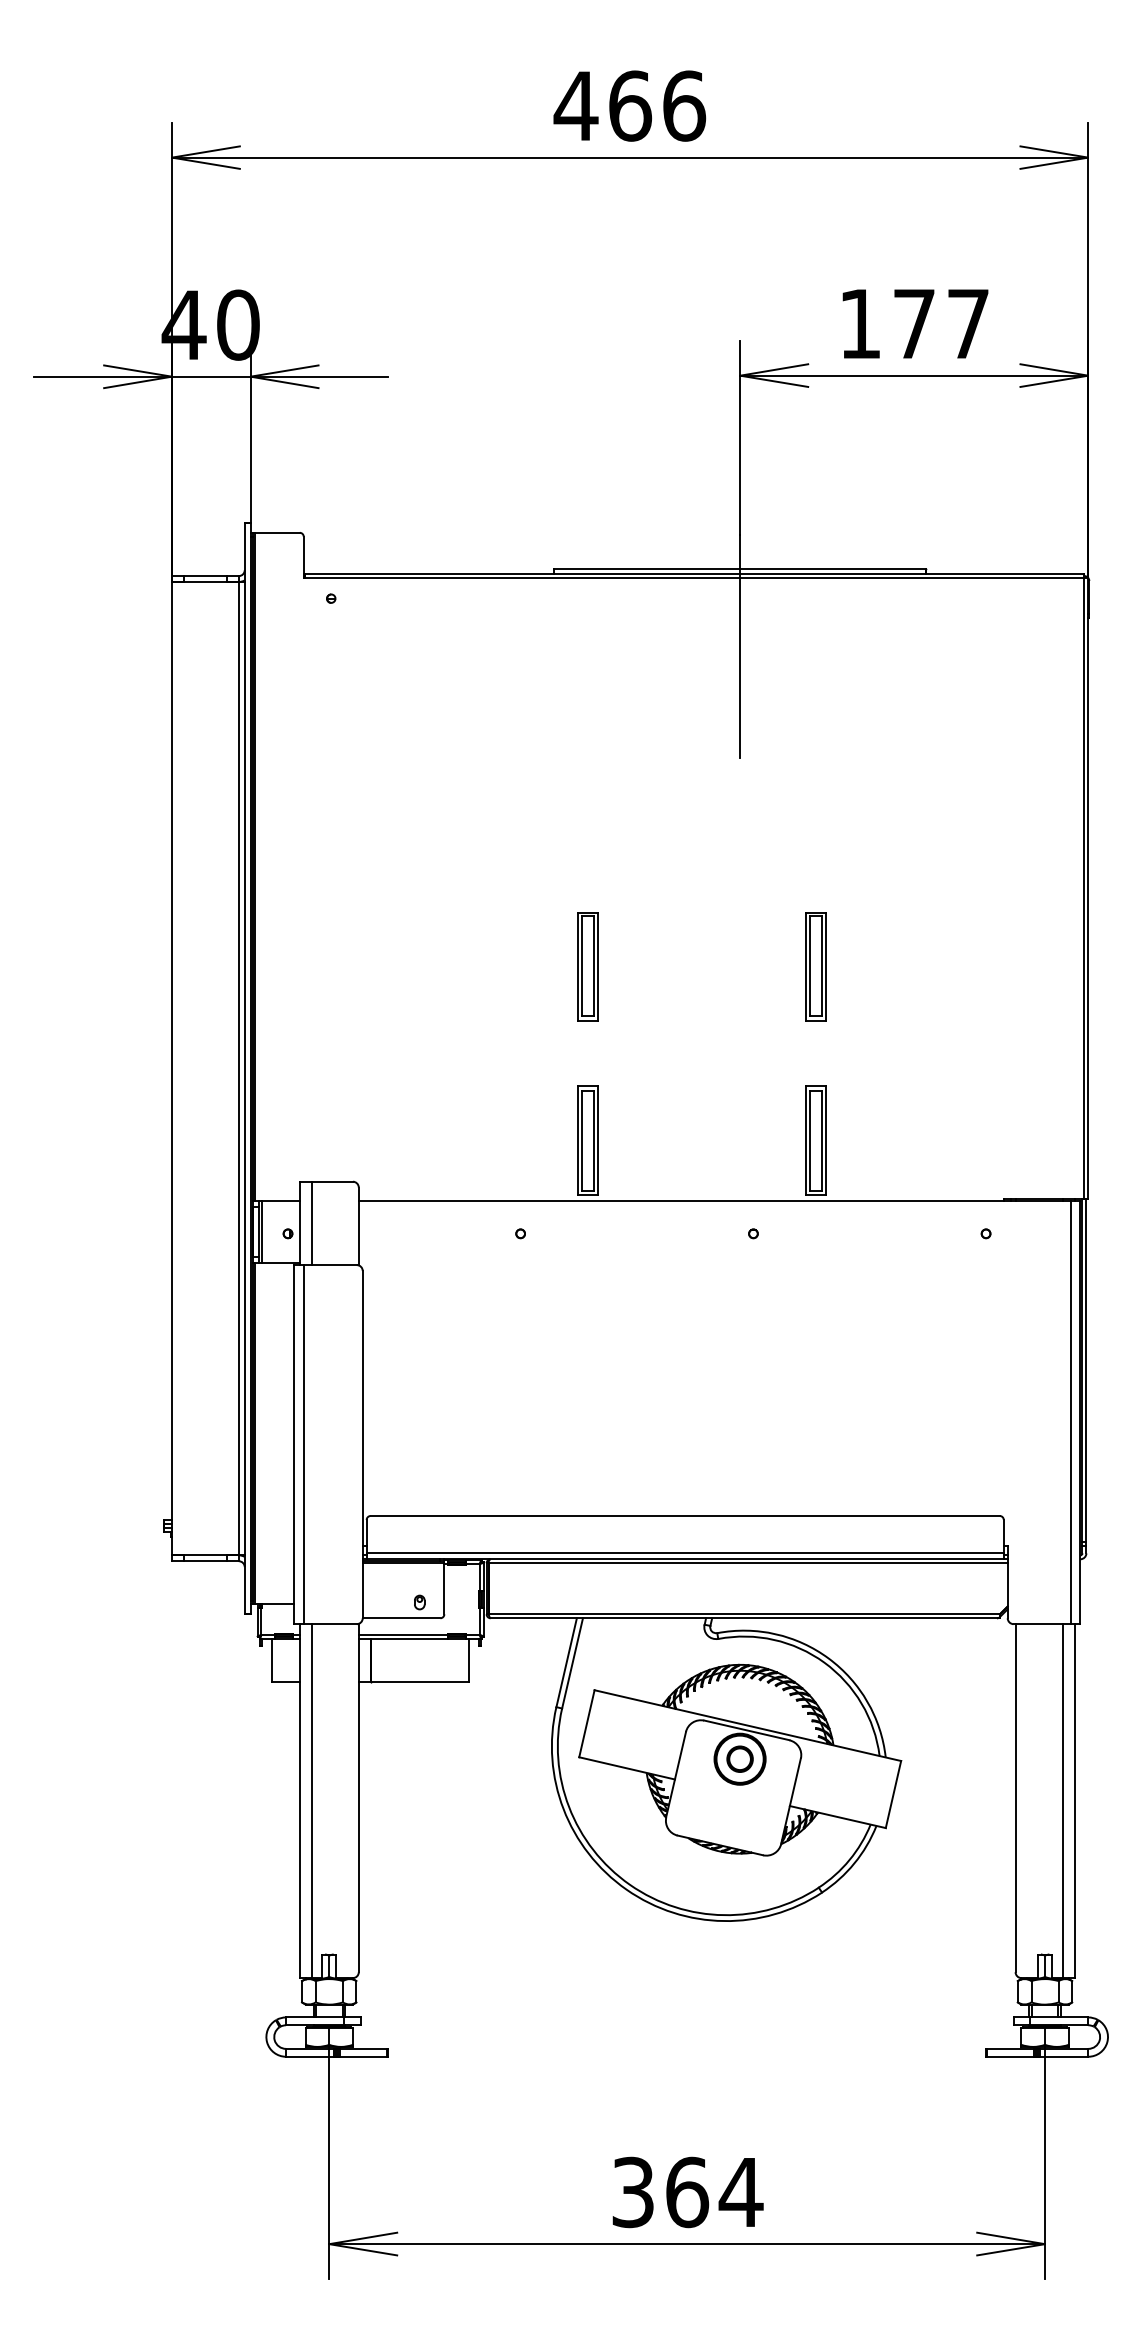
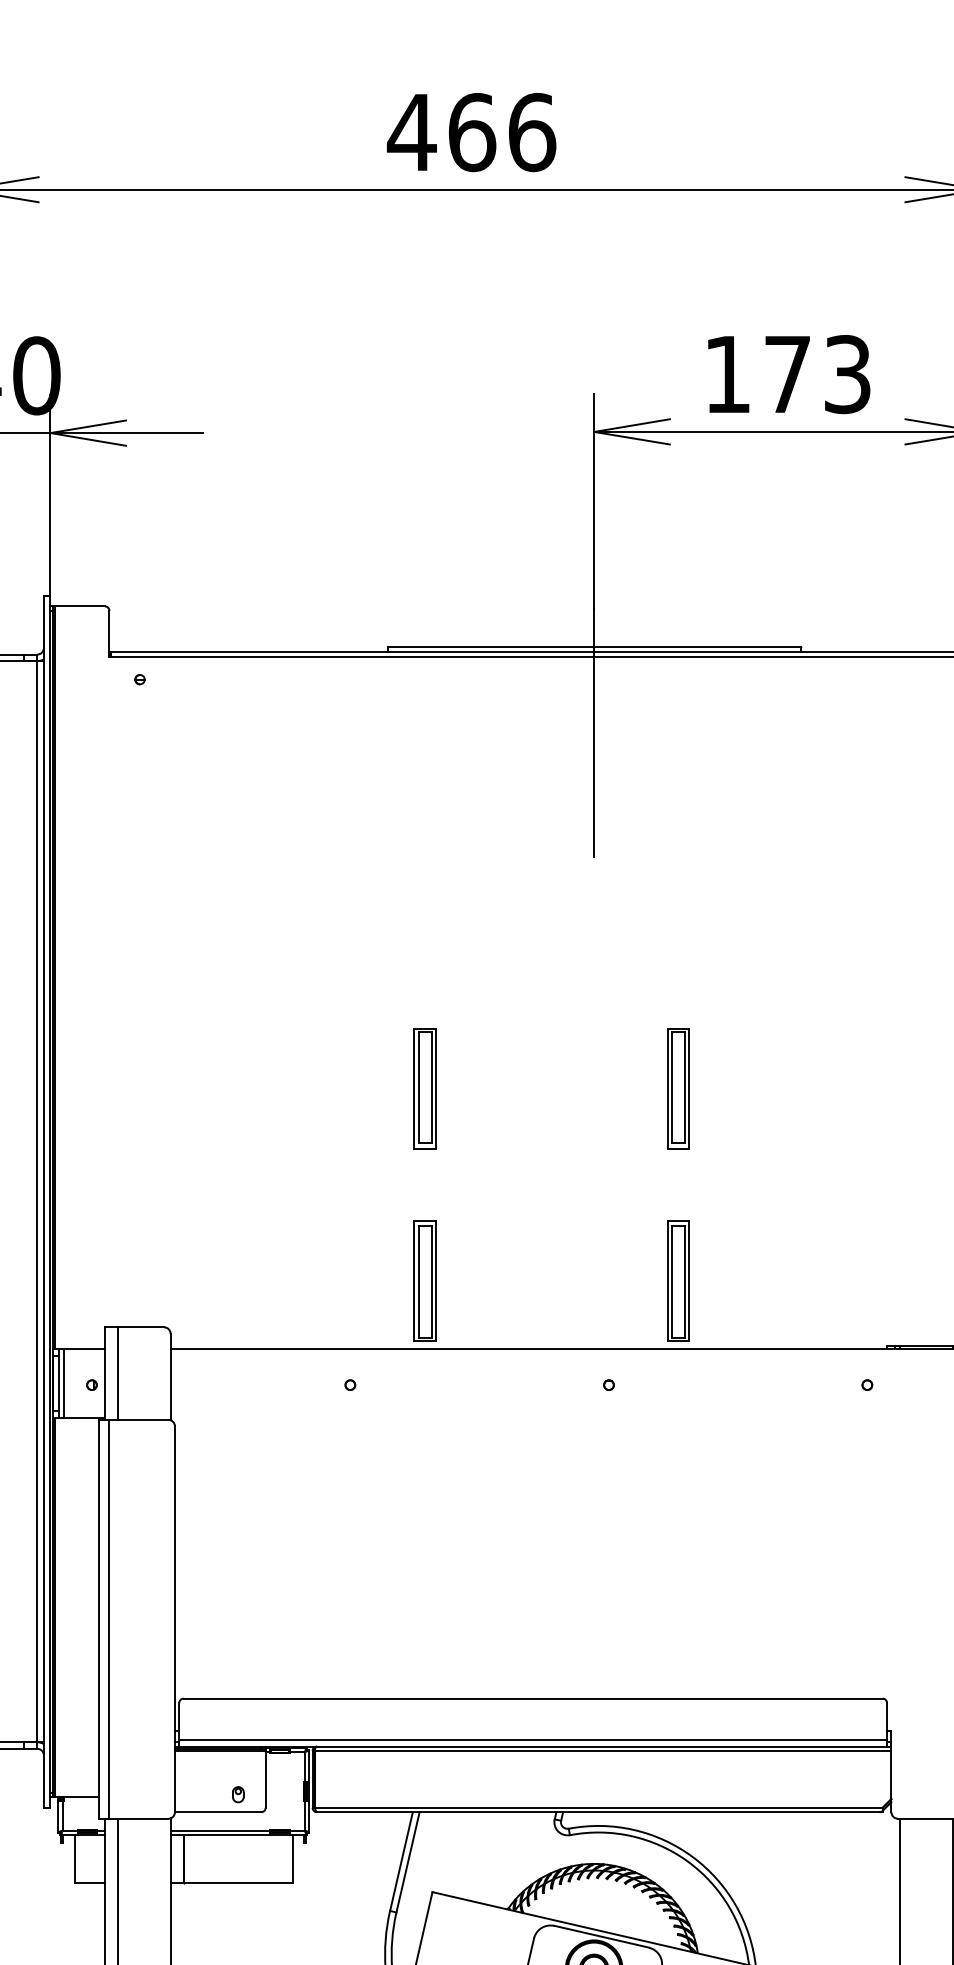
text: (968, 323) -> (847, 373), 177 -> 173

